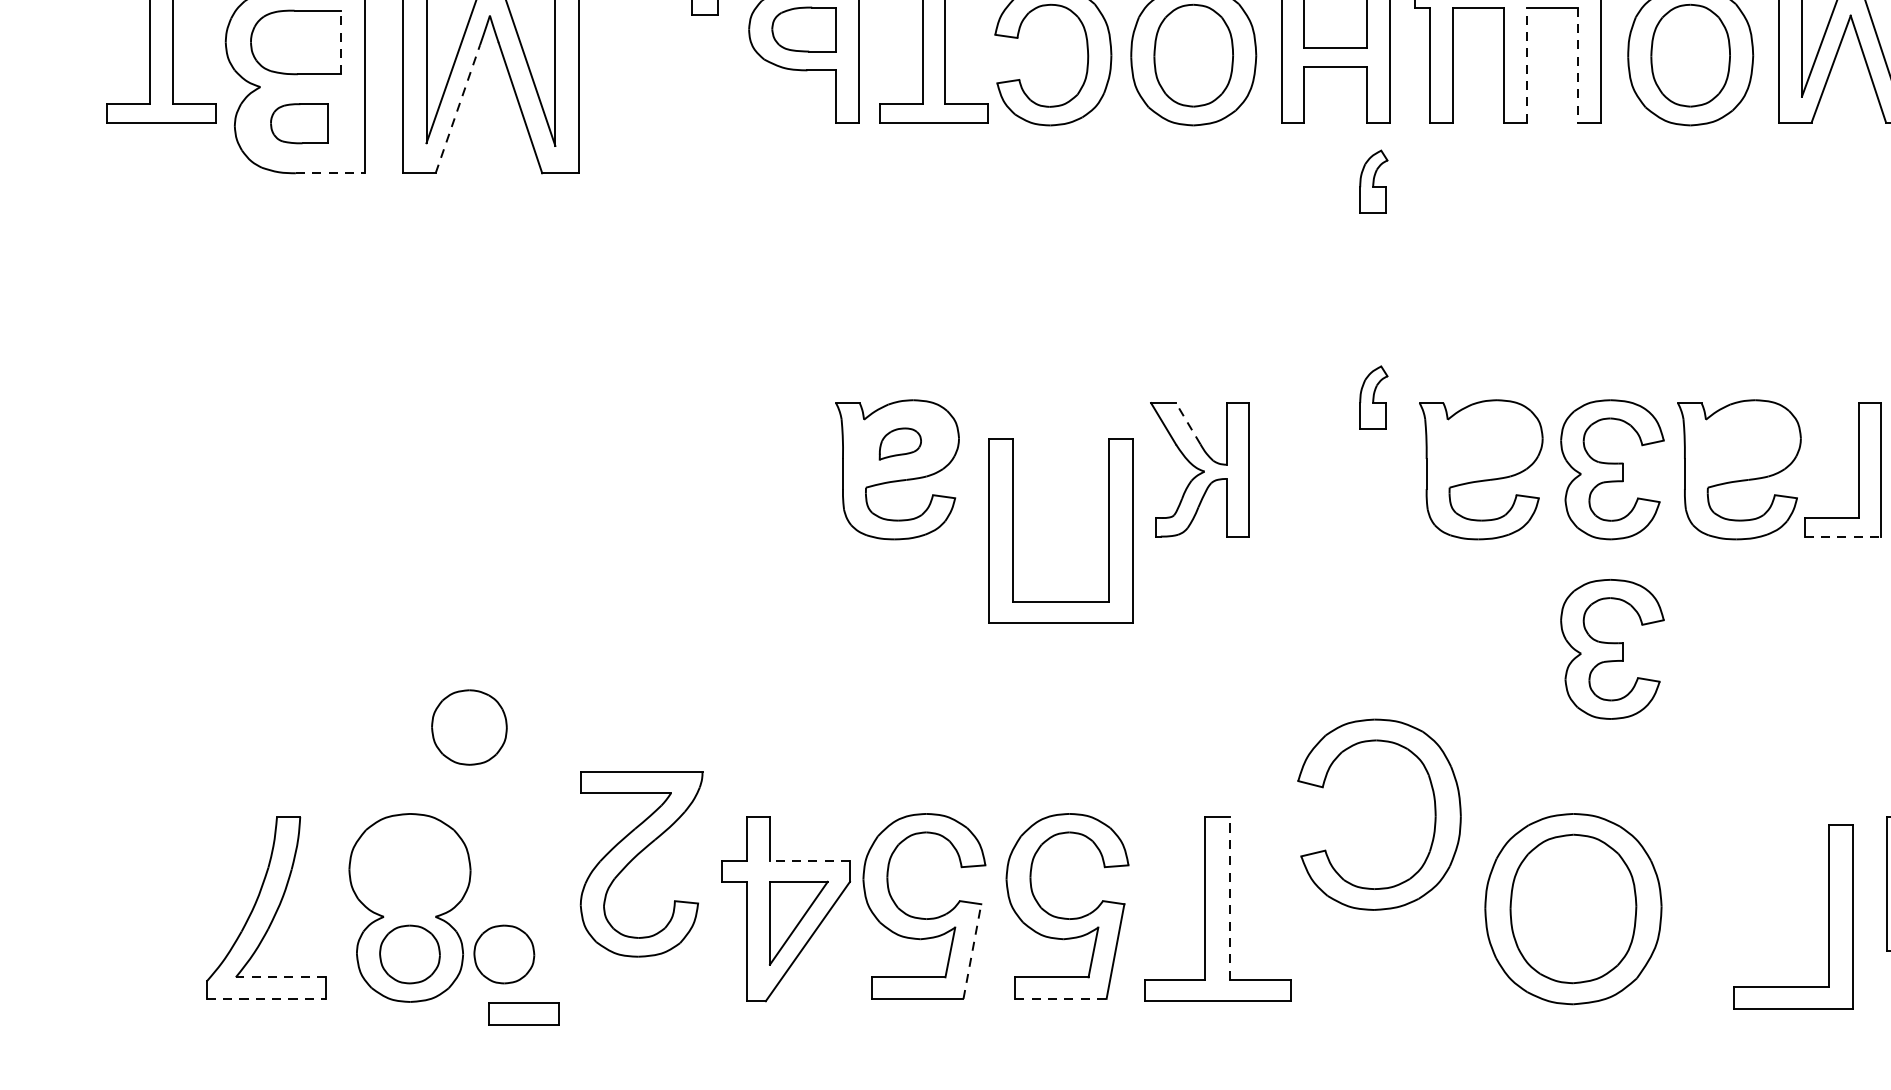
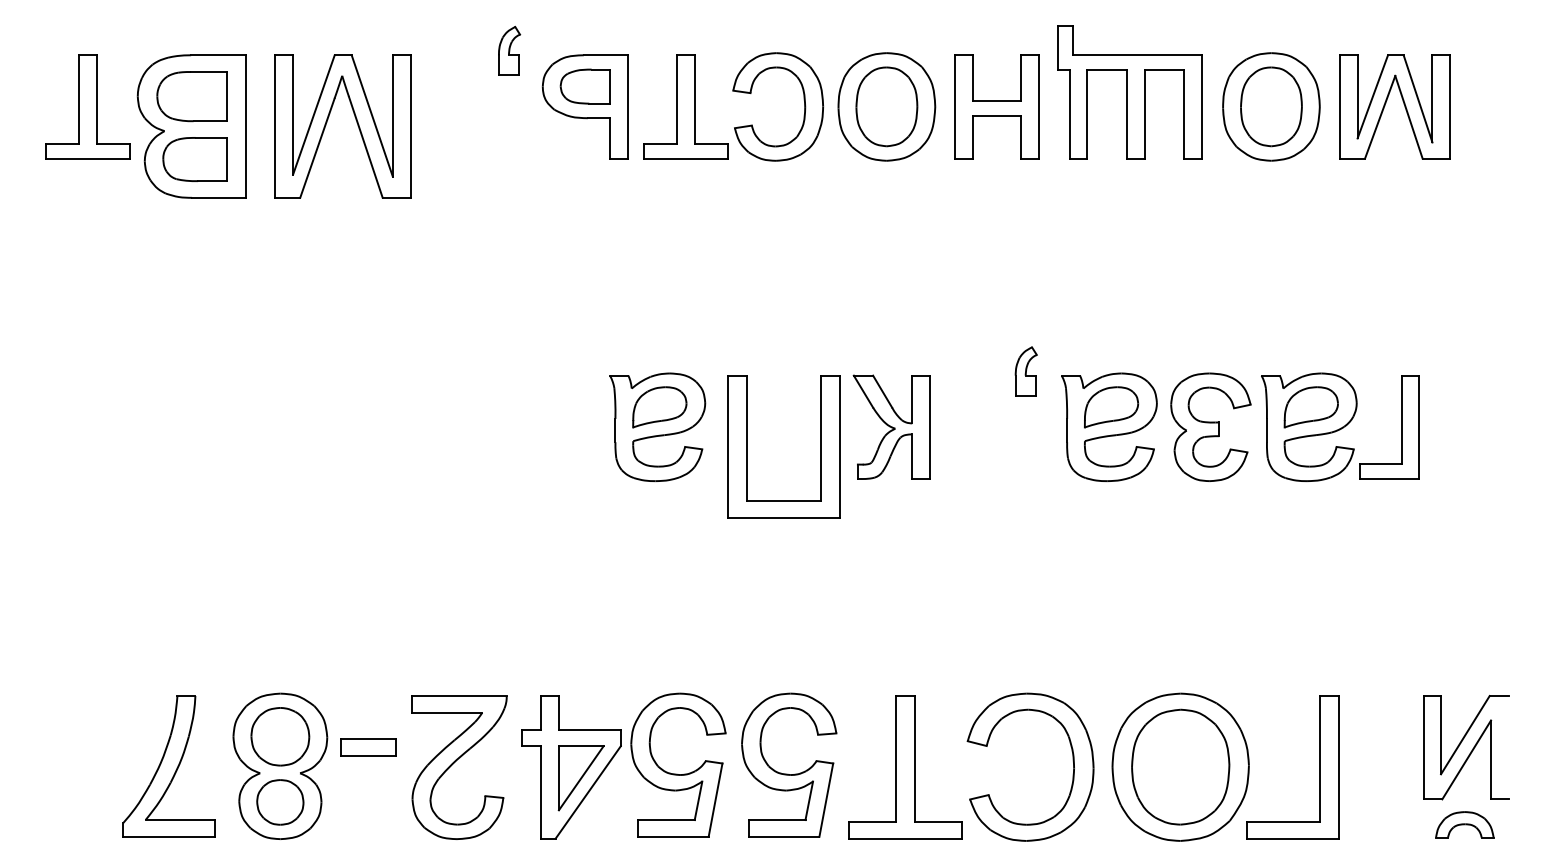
line: (340, 42) -> (226, 96), dashed -> solid
line: (1526, 65) -> (1144, 114), dashed -> solid
line: (1578, 65) -> (1184, 114), dashed -> solid
line: (457, 108) -> (317, 147), dashed -> solid
part: (299, 123) -> (194, 159), size x1.43
line: (330, 172) -> (218, 197), dashed -> solid
part: (1372, 181) -> (1025, 204), removed
line: (1188, 423) -> (882, 391), dashed -> solid
part: (899, 444) -> (659, 407), size x1.67
part: (1483, 444) -> (1111, 407), added
part: (1741, 444) -> (1310, 407), added
part: (1013, 530) -> (747, 446), moved
line: (1843, 537) -> (1389, 479), dashed -> solid
part: (1611, 648) -> (1210, 565), removed
part: (469, 727) -> (280, 736), moved
part: (1433, 807) -> (1072, 761), moved
part: (636, 857) -> (455, 762), moved
line: (809, 861) -> (589, 730), dashed -> solid
line: (1229, 897) -> (914, 758), dashed -> solid
part: (1827, 917) -> (1319, 767), moved
line: (972, 950) -> (715, 799), dashed -> solid
part: (504, 954) -> (353, 802), removed
line: (280, 977) -> (180, 820), dashed -> solid
line: (266, 998) -> (169, 836), dashed -> solid
line: (1061, 998) -> (784, 836), dashed -> solid
part: (523, 1014) -> (368, 747), moved

